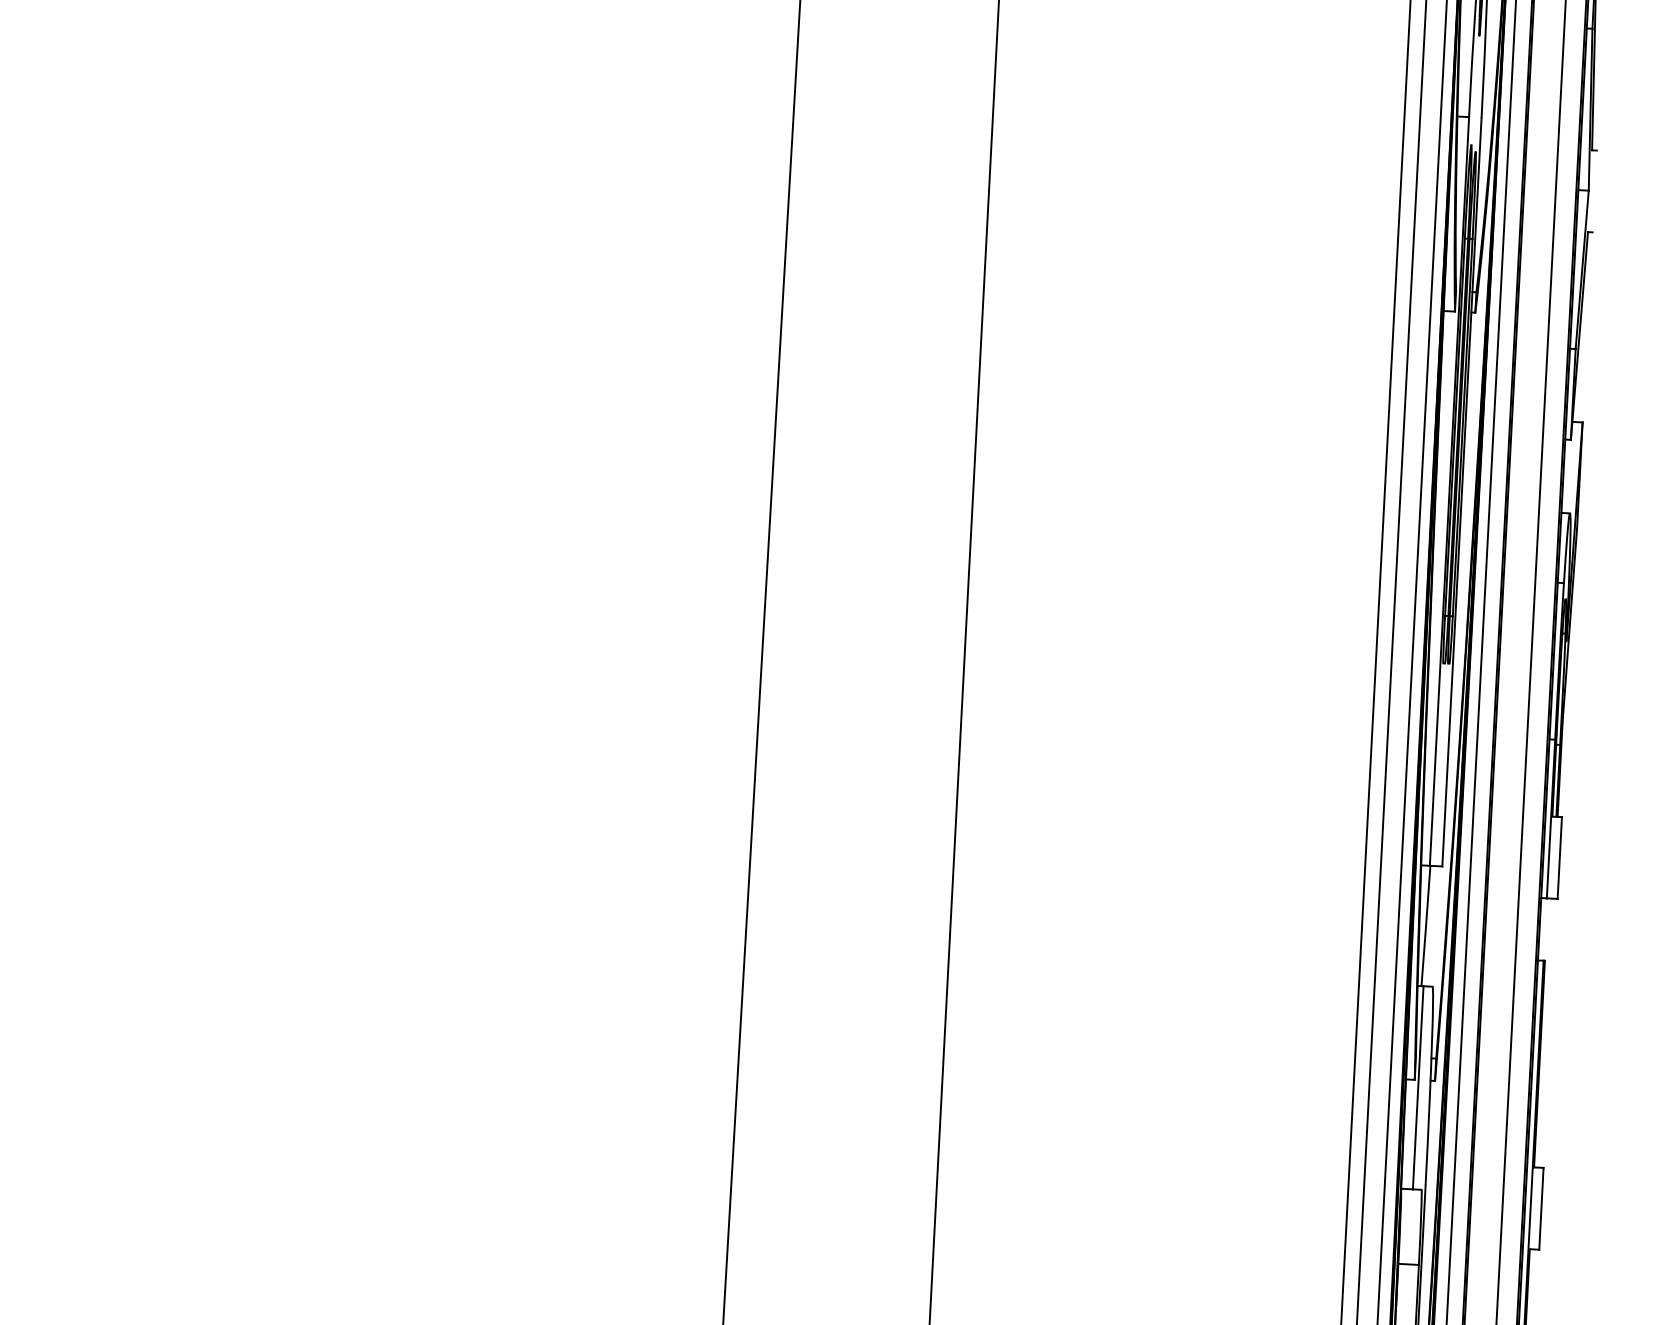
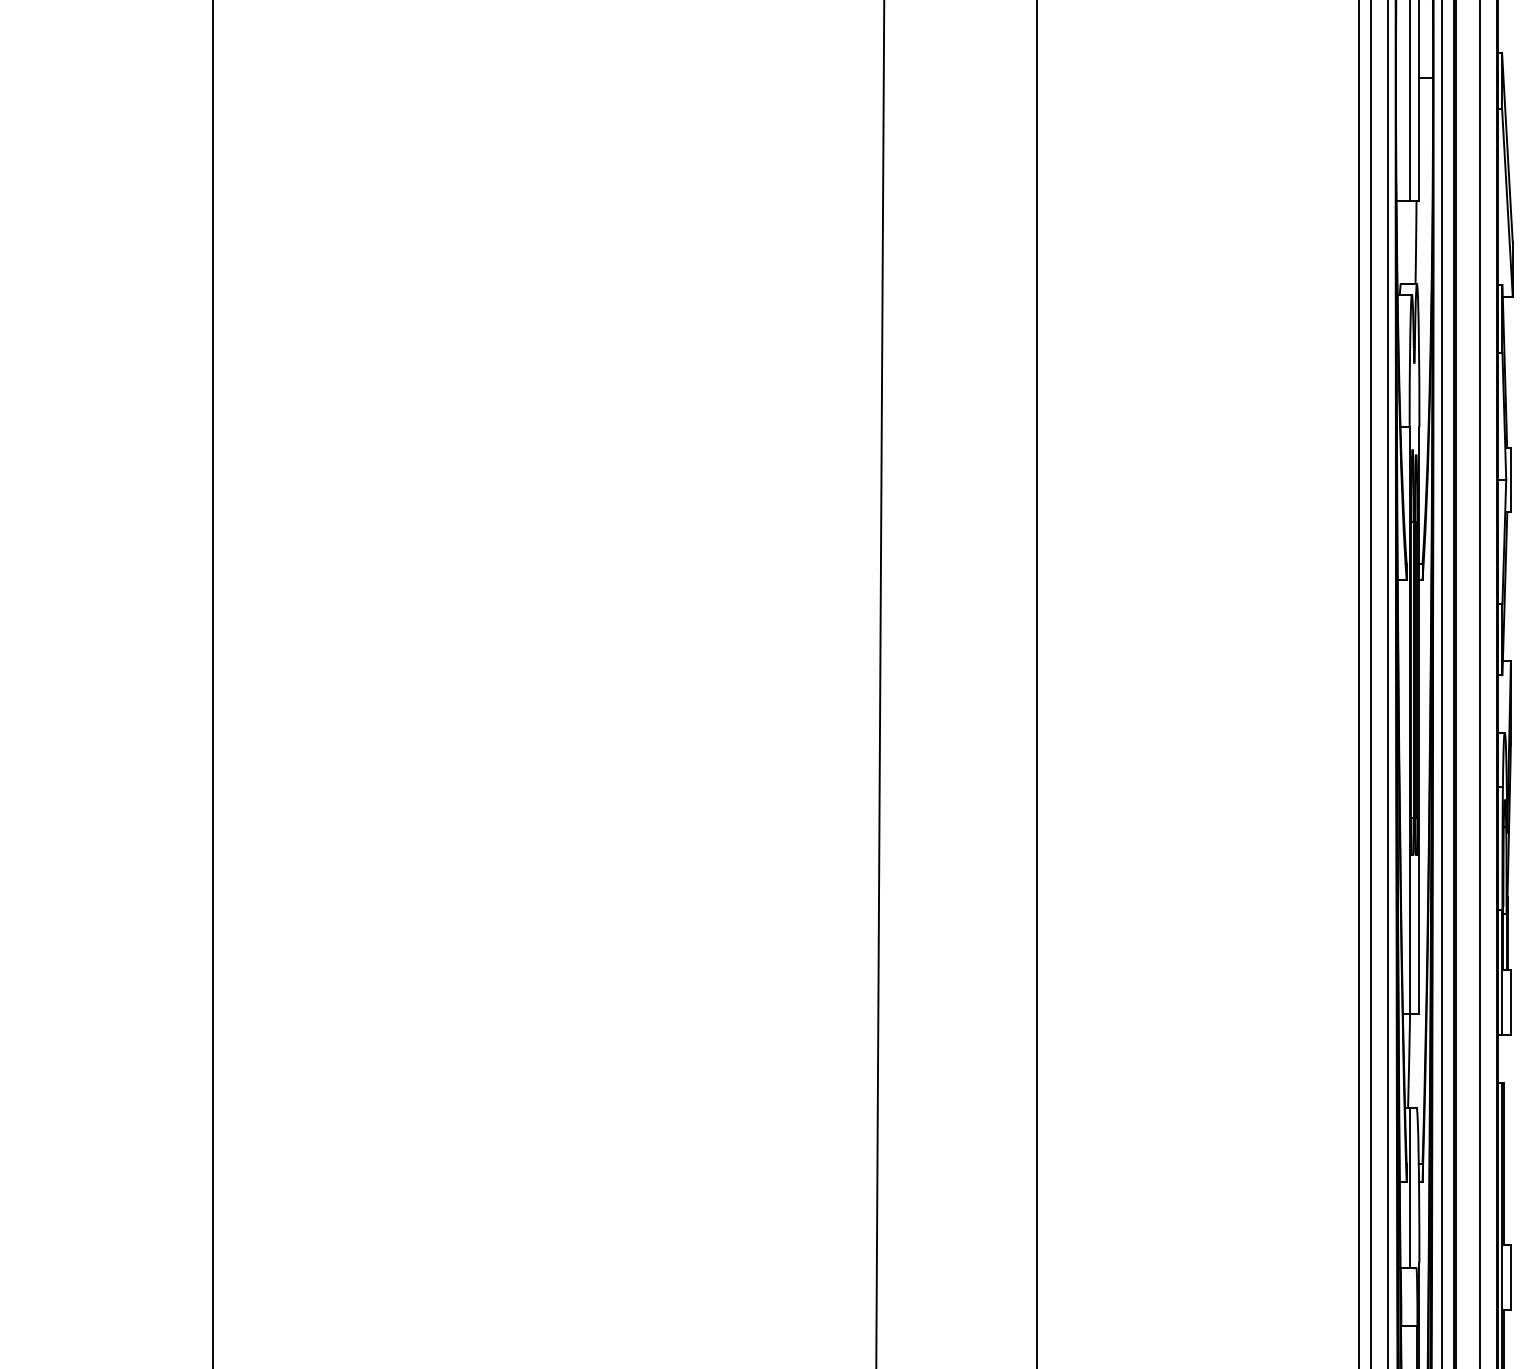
line: (1594, 191) -> (1510, 480), added

